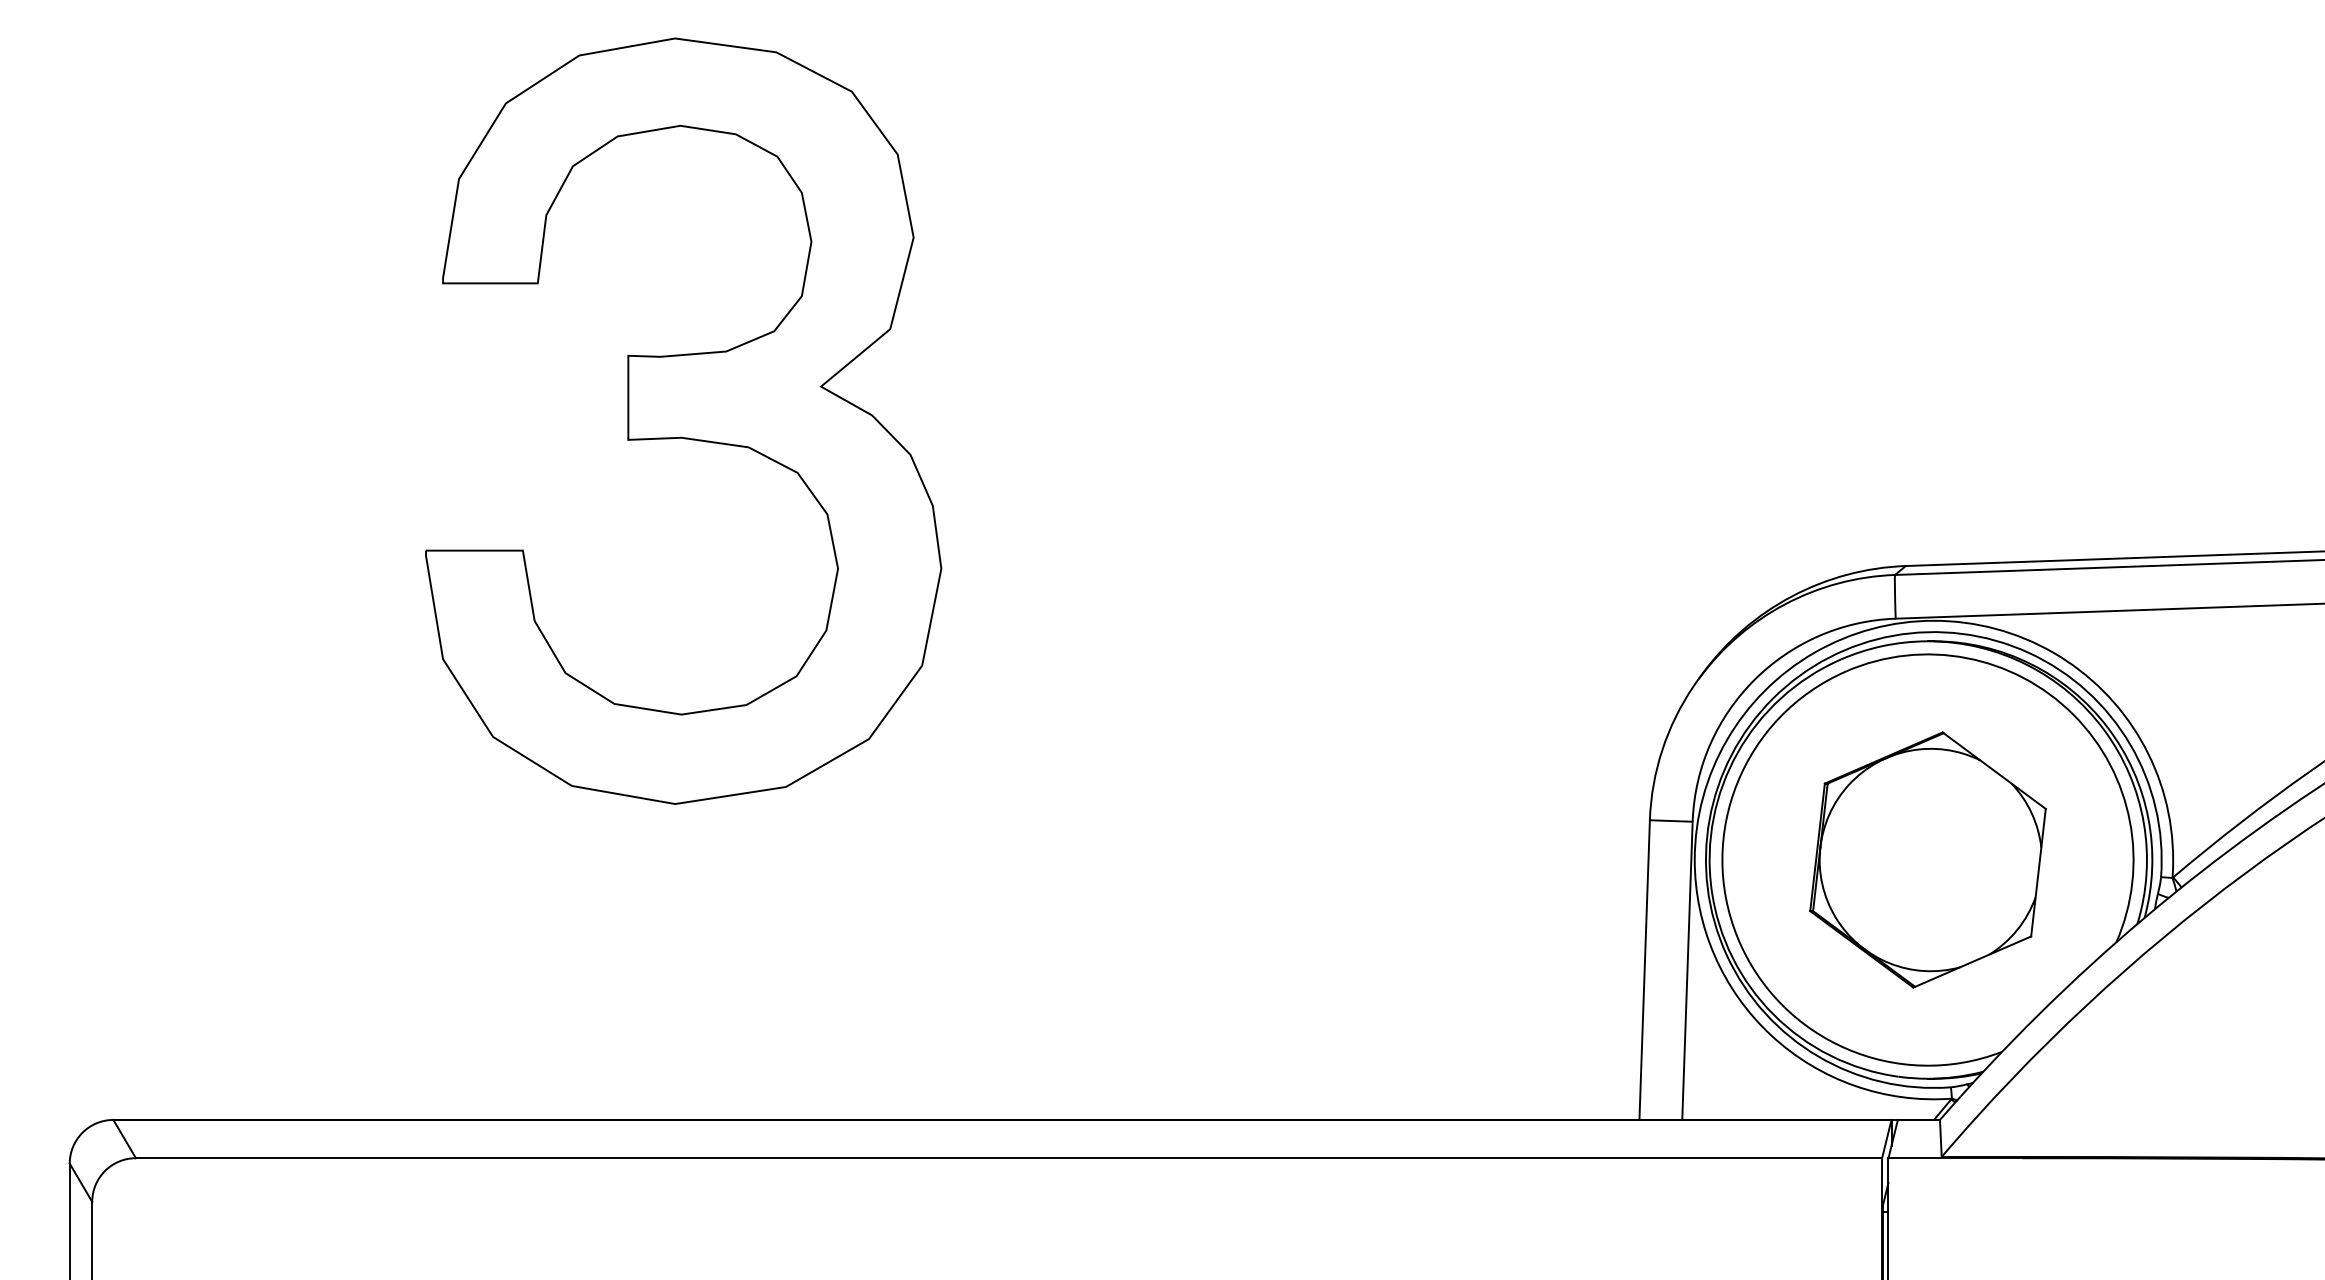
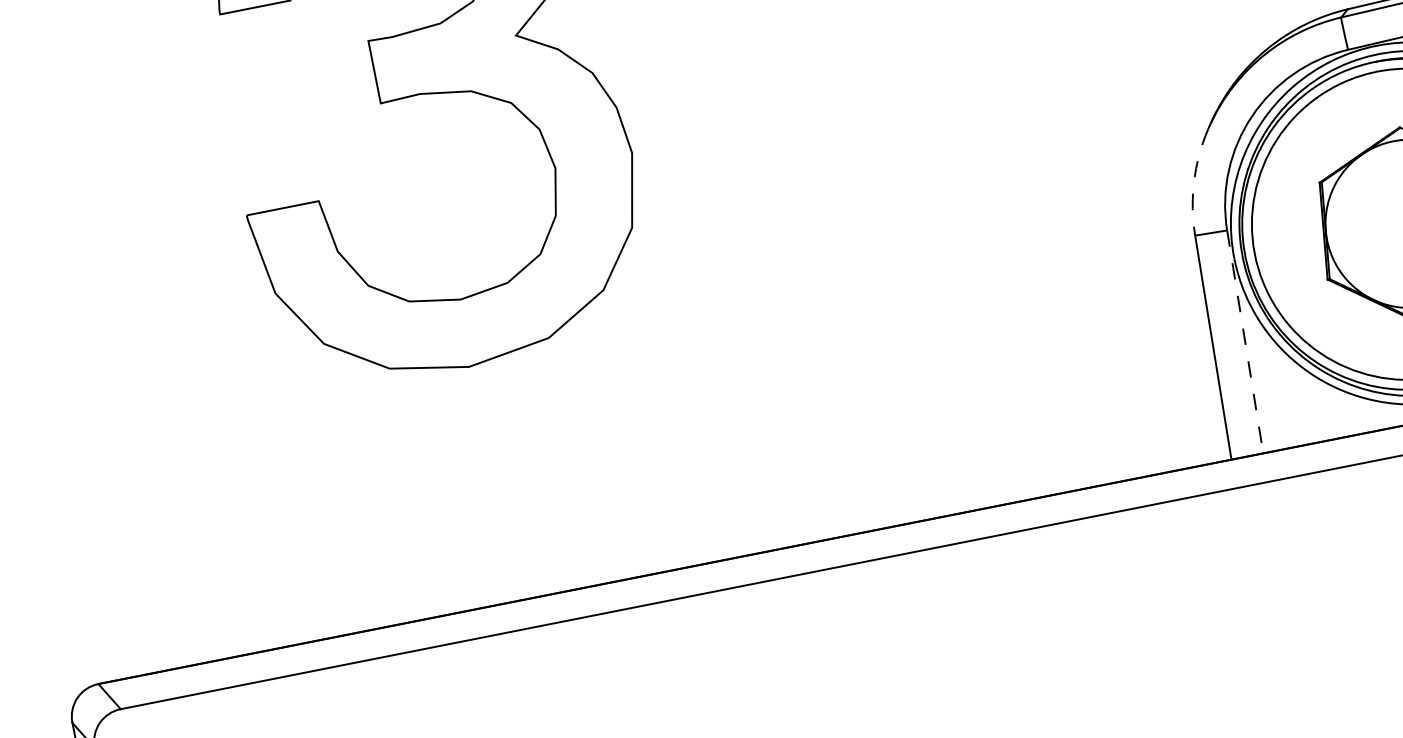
arc: (1662, 750) -> (1194, 182), solid -> dashed
line: (1687, 971) -> (1245, 342), solid -> dashed

